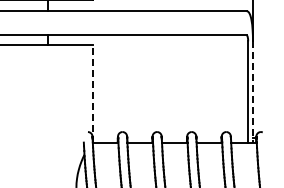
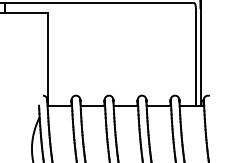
line: (252, 92) -> (200, 57), dashed -> solid
line: (93, 93) -> (48, 58), dashed -> solid

